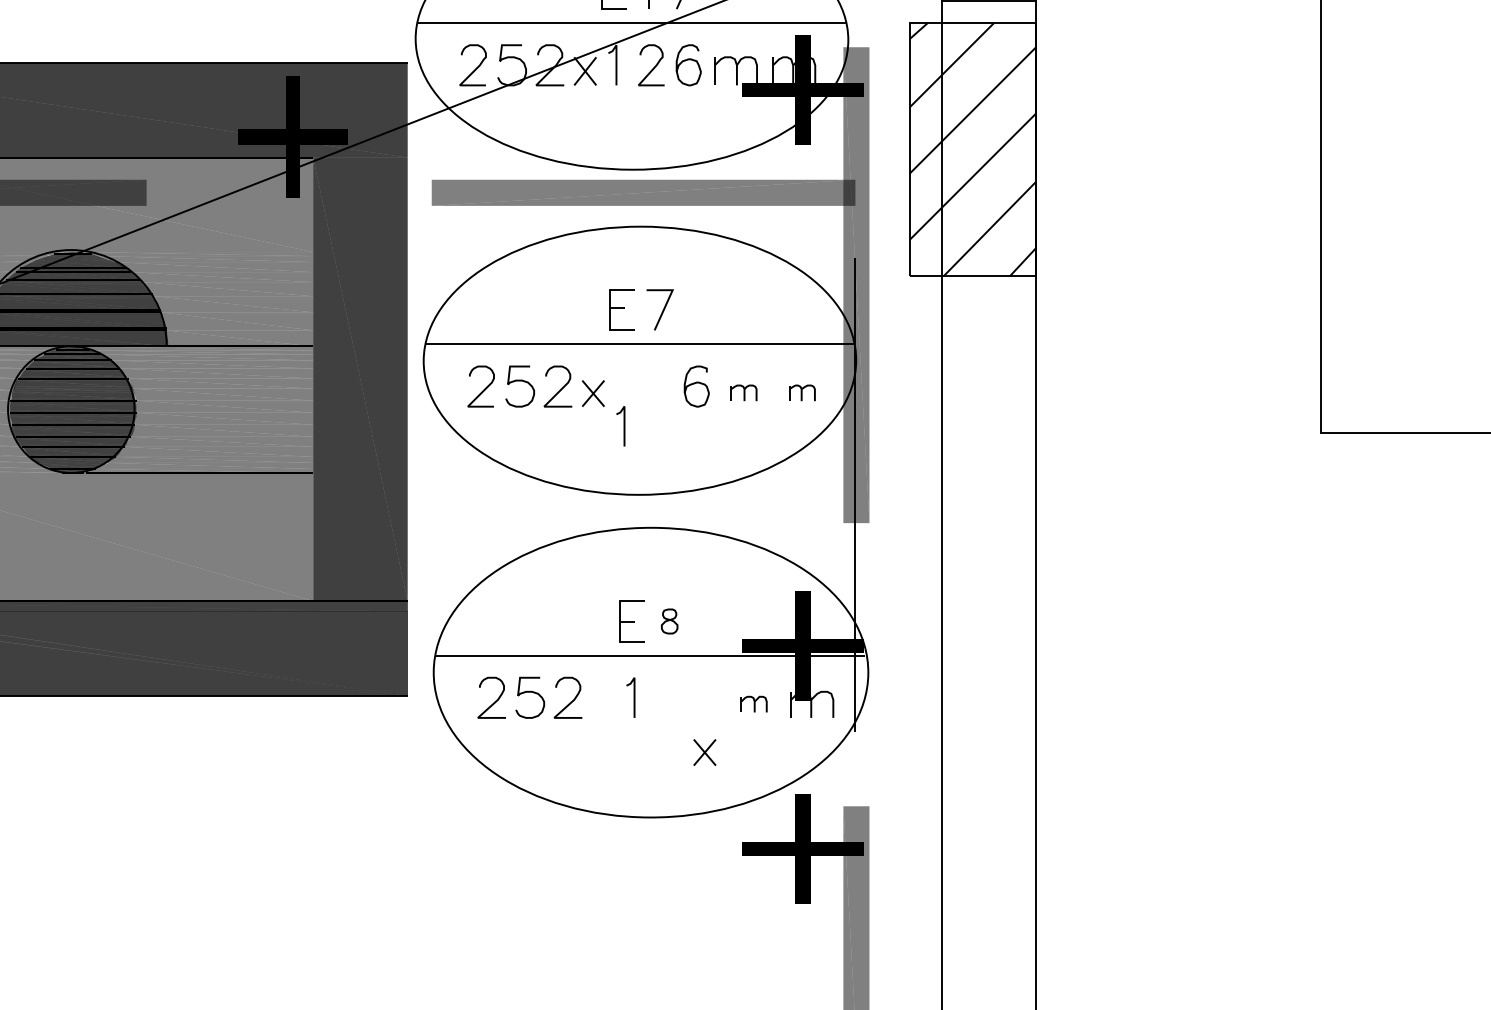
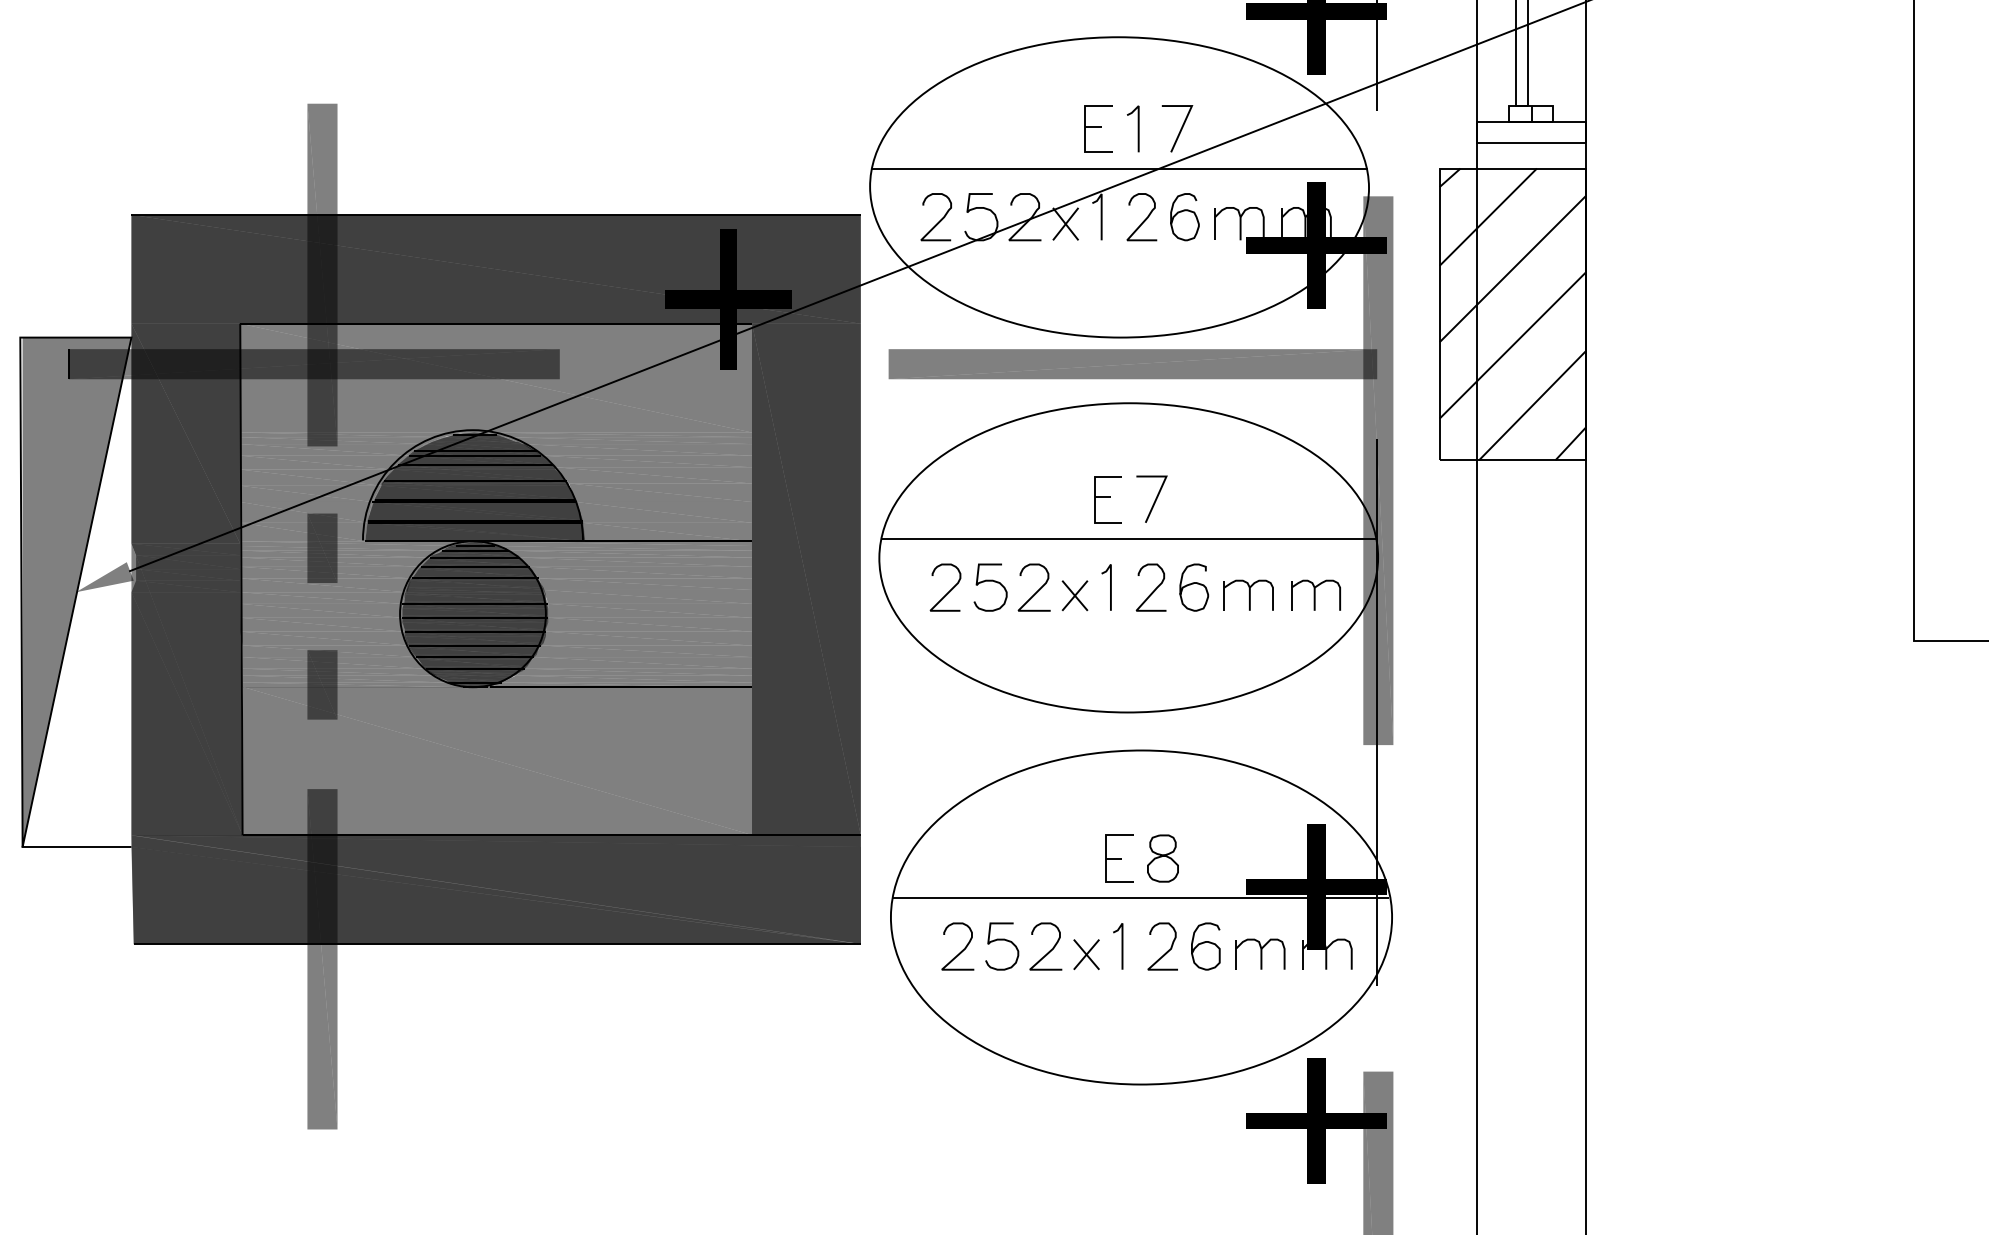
curve: (661, 389) -> (1153, 590), added
part: (743, 392) -> (1248, 594), size x1.67
part: (801, 392) -> (1315, 594), size x1.67
line: (624, 426) -> (1110, 587), moved
part: (669, 621) -> (1162, 858), size x1.67
curve: (705, 695) -> (1204, 943), added
curve: (673, 701) -> (1167, 950), added
part: (754, 703) -> (1260, 953), size x1.67
part: (704, 752) -> (1086, 954), moved

